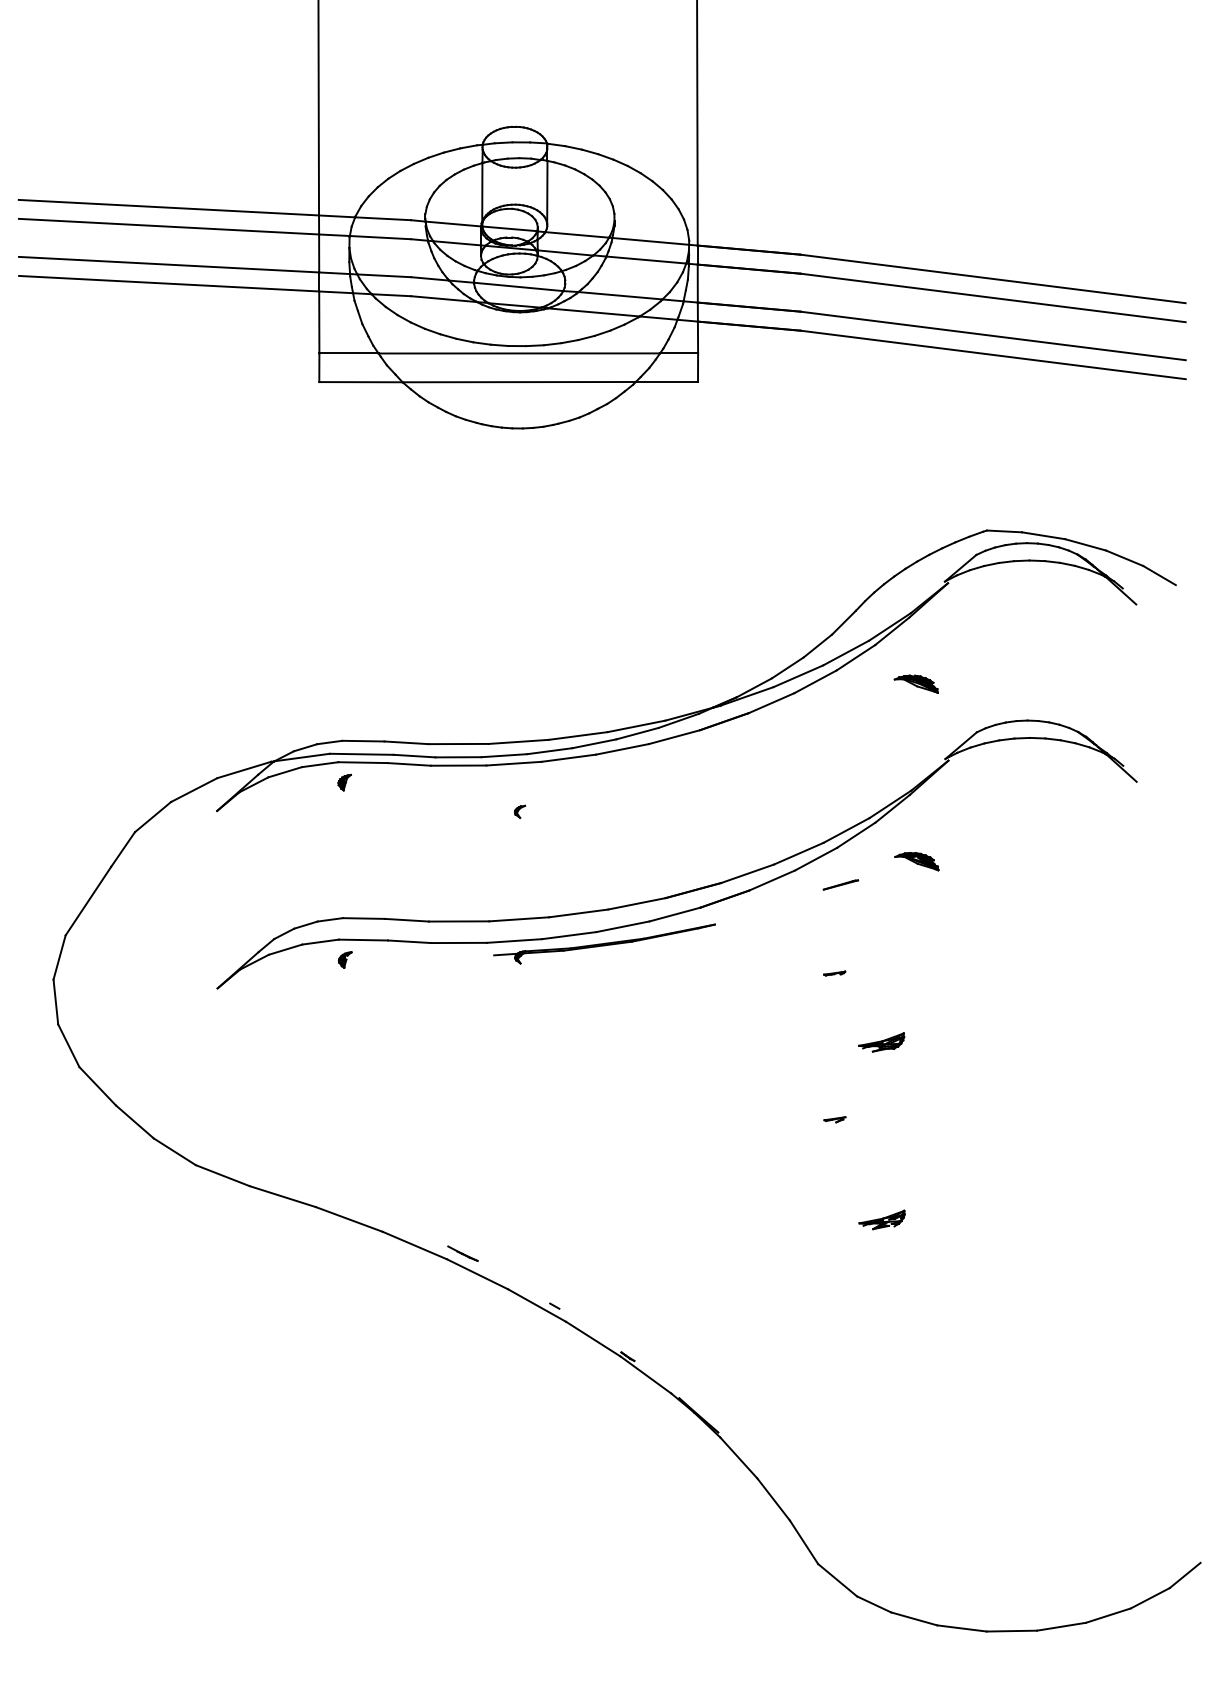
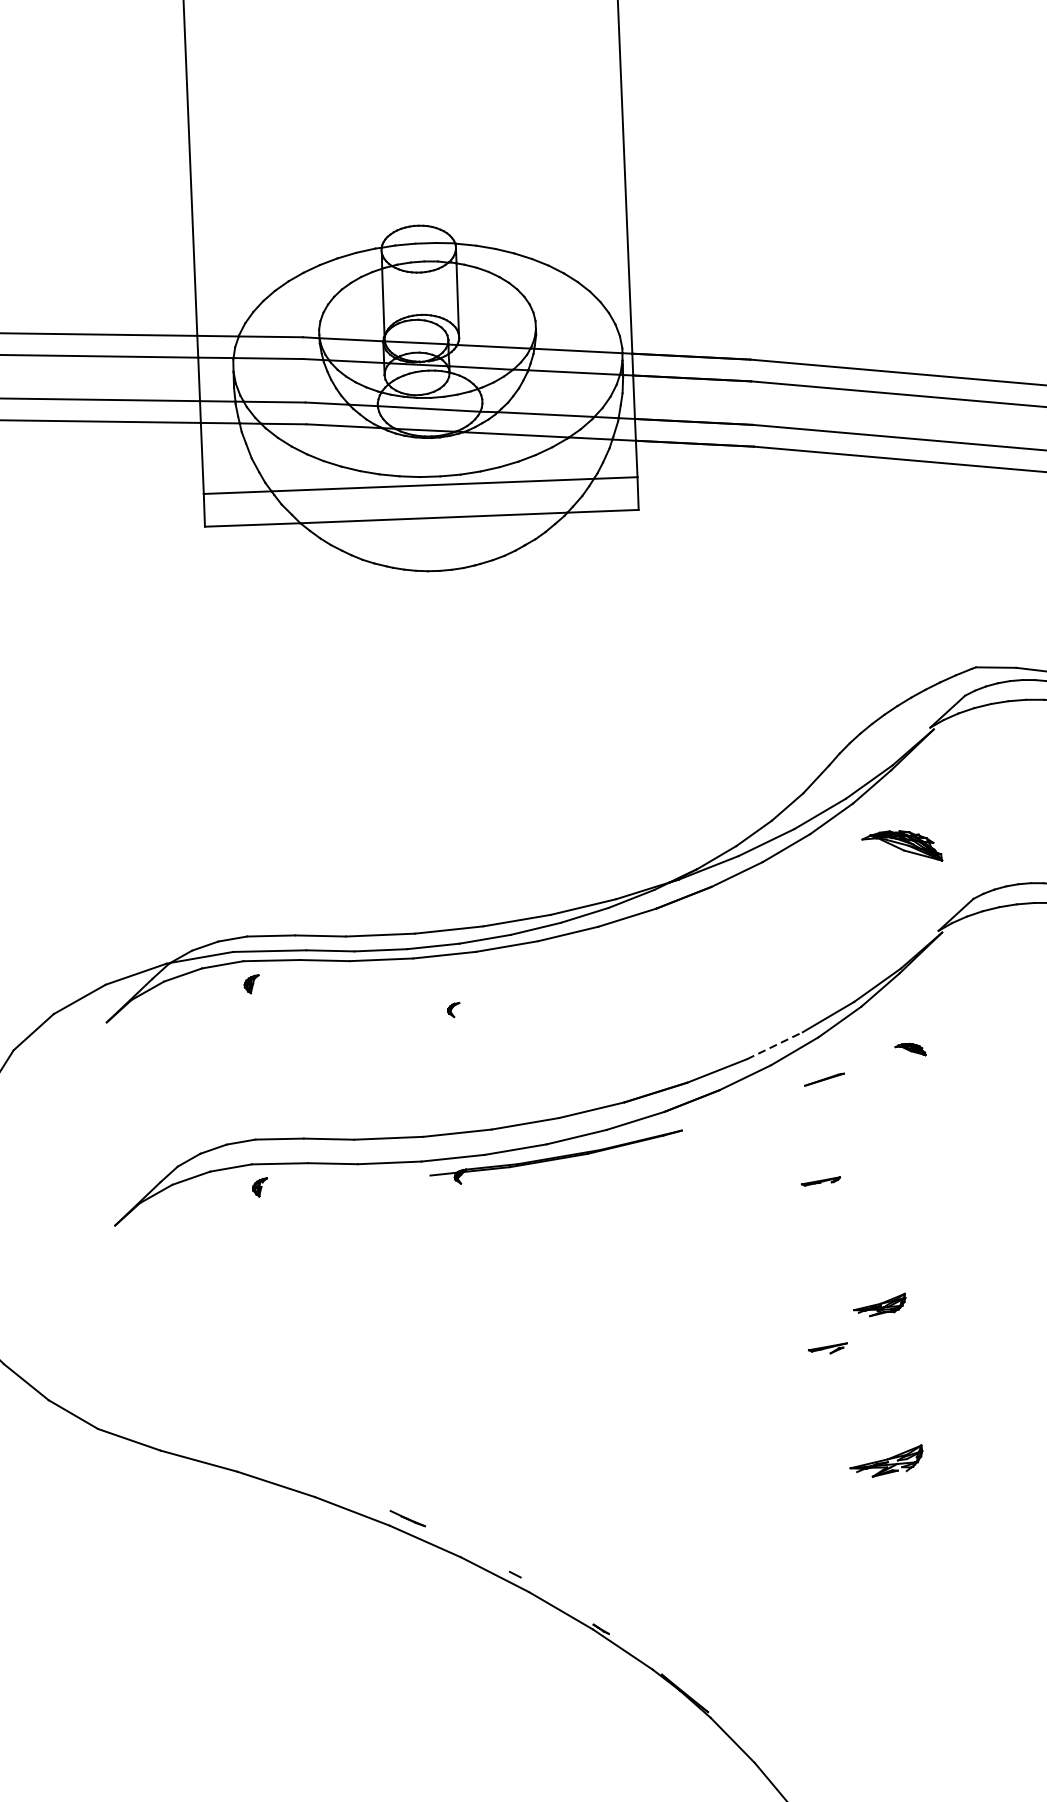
part: (915, 683) -> (901, 845), size x1.6
line: (799, 853) -> (775, 1045), solid -> dashed
part: (916, 861) -> (910, 1049), size x0.6
part: (834, 973) -> (821, 1181), size x1.6
part: (881, 1042) -> (879, 1305), moved
part: (834, 1119) -> (827, 1348), size x1.6
part: (881, 1219) -> (885, 1461), size x1.4

